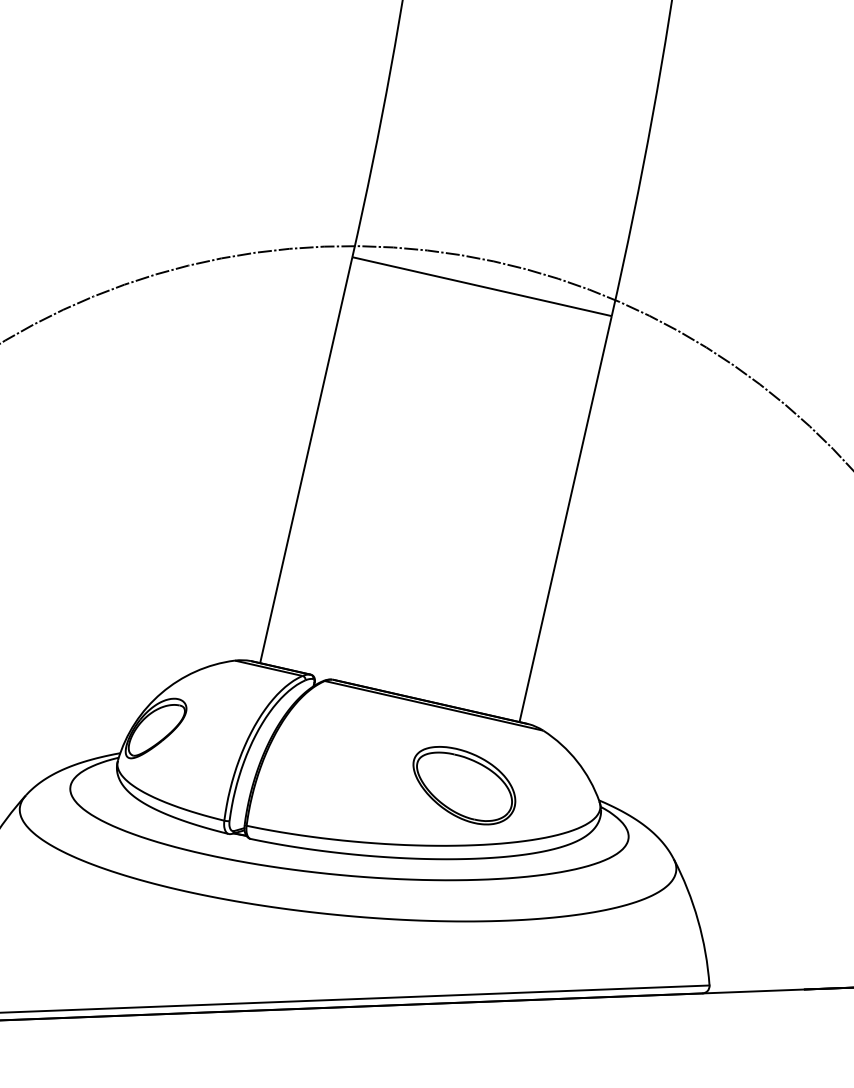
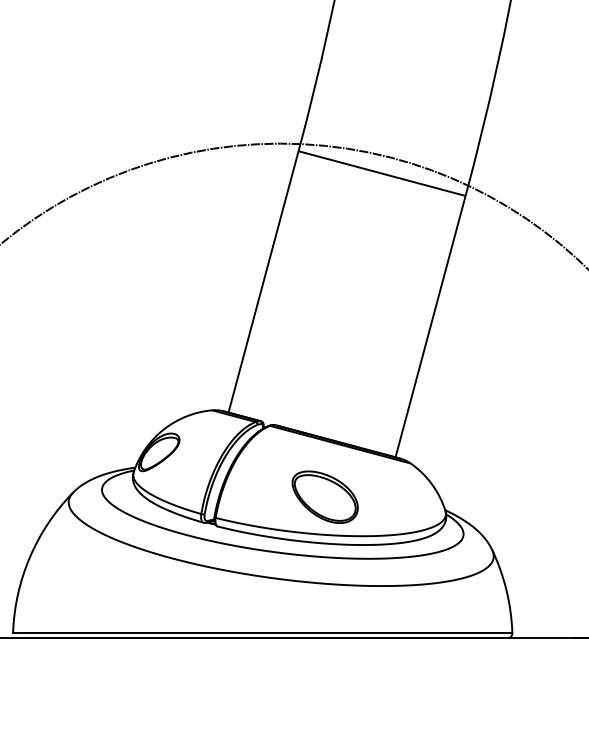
part: (463, 784) -> (324, 496), moved

